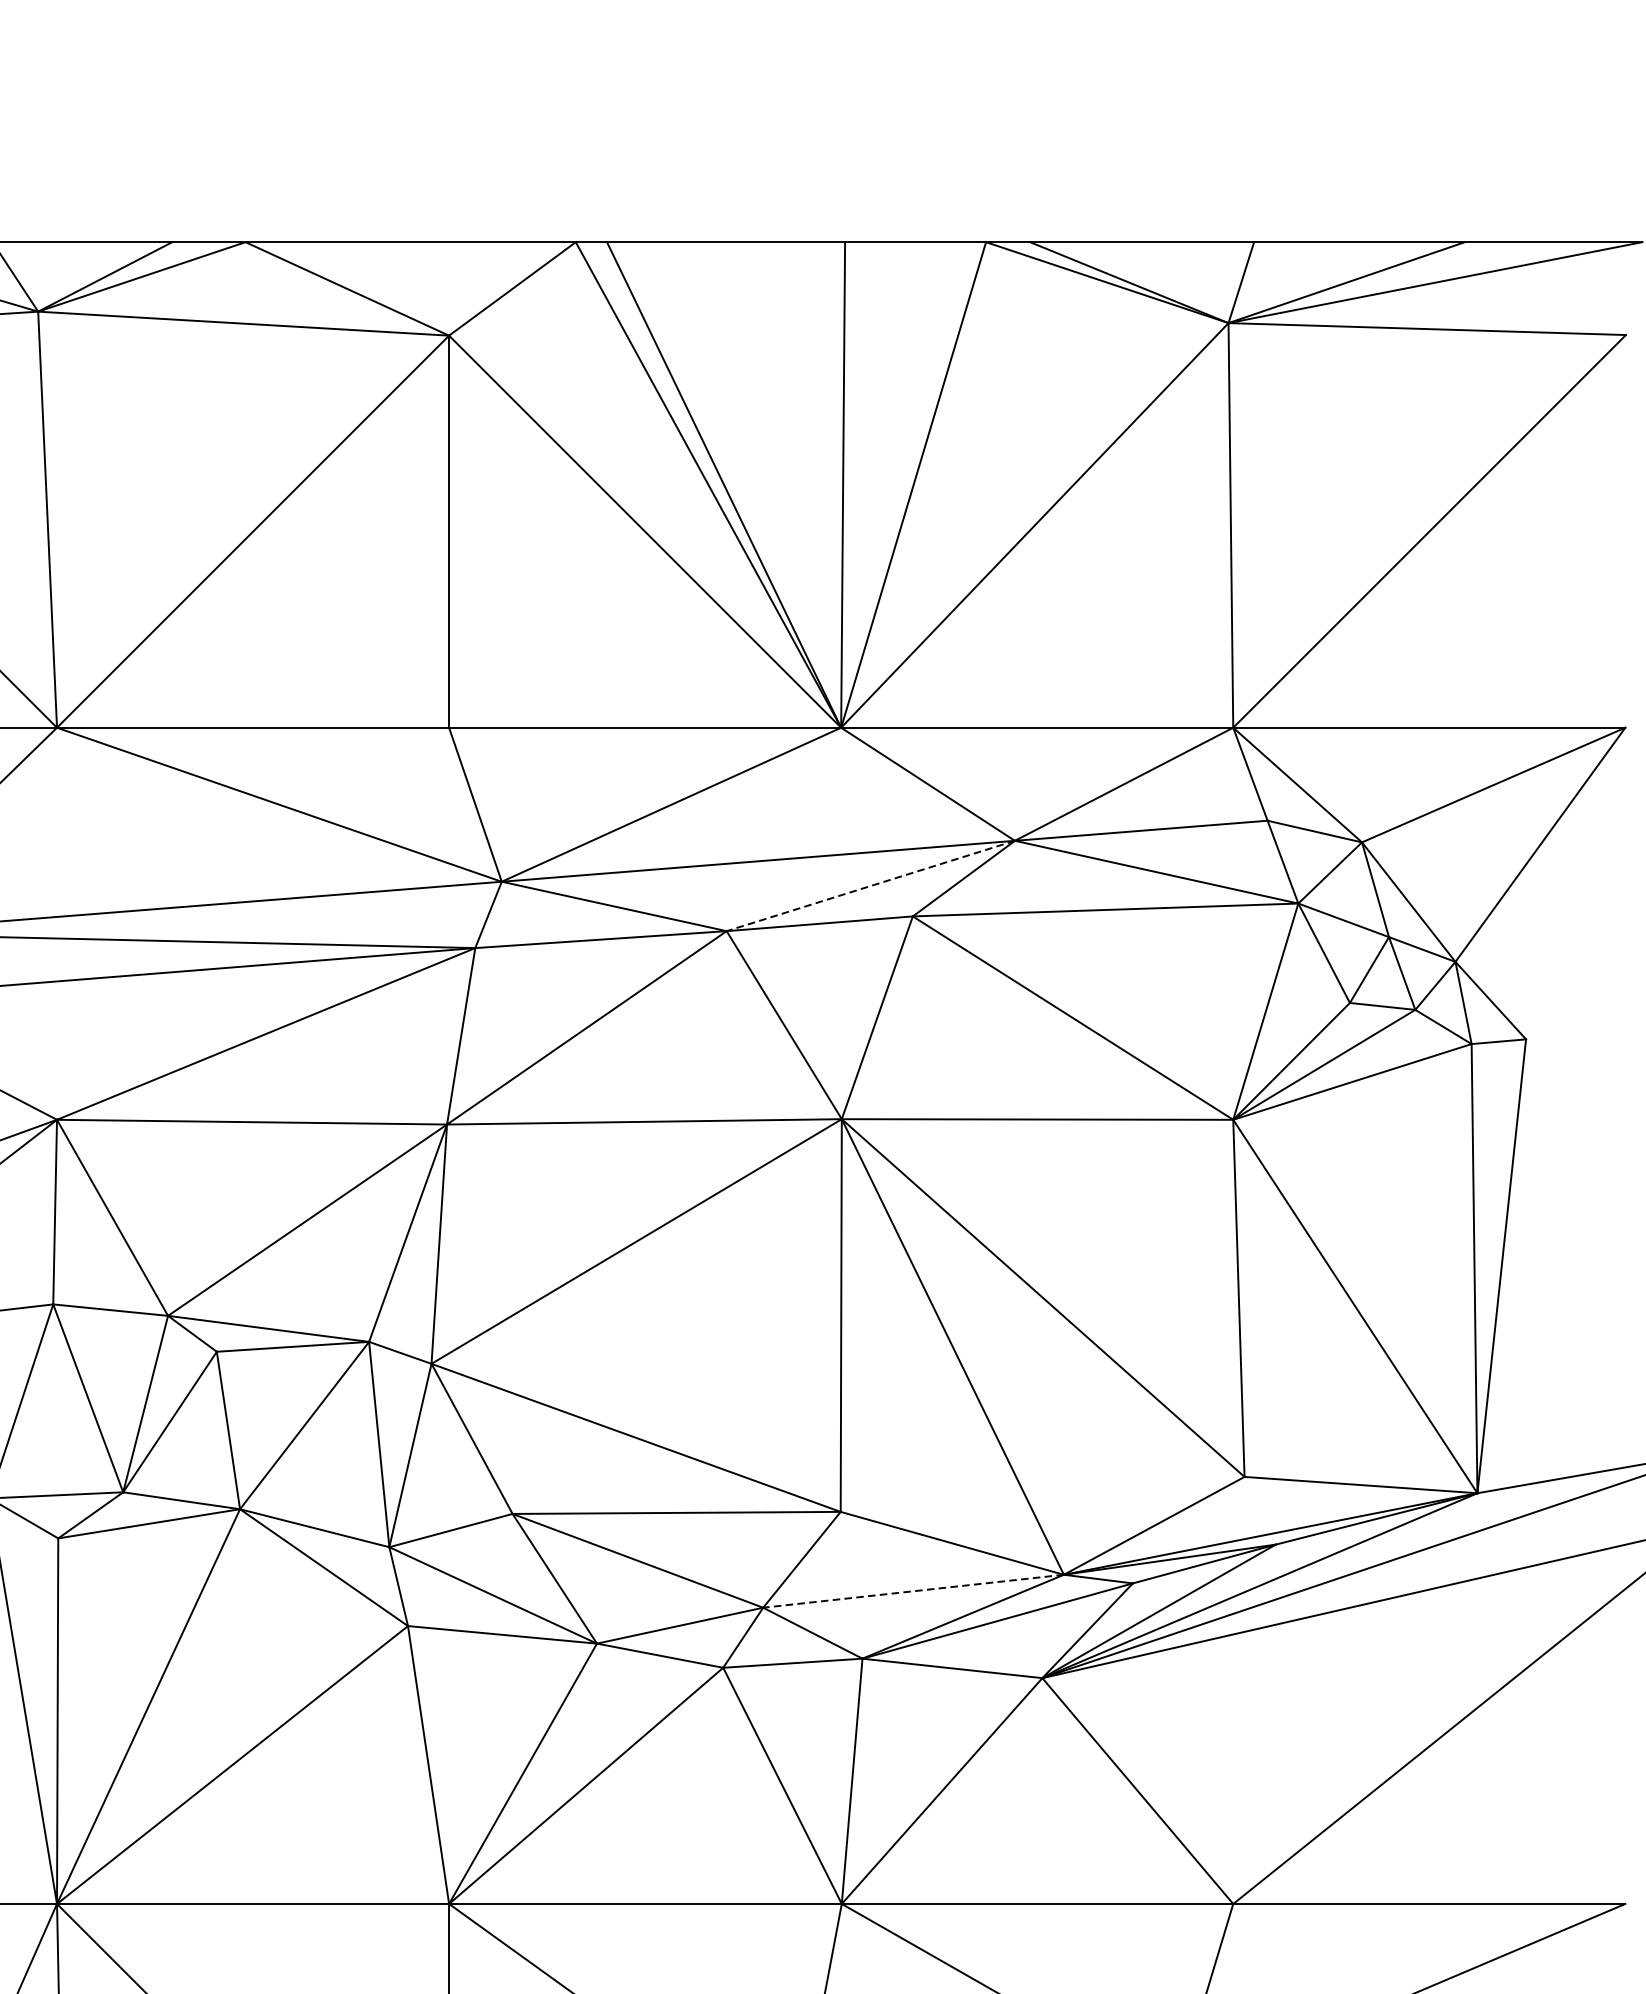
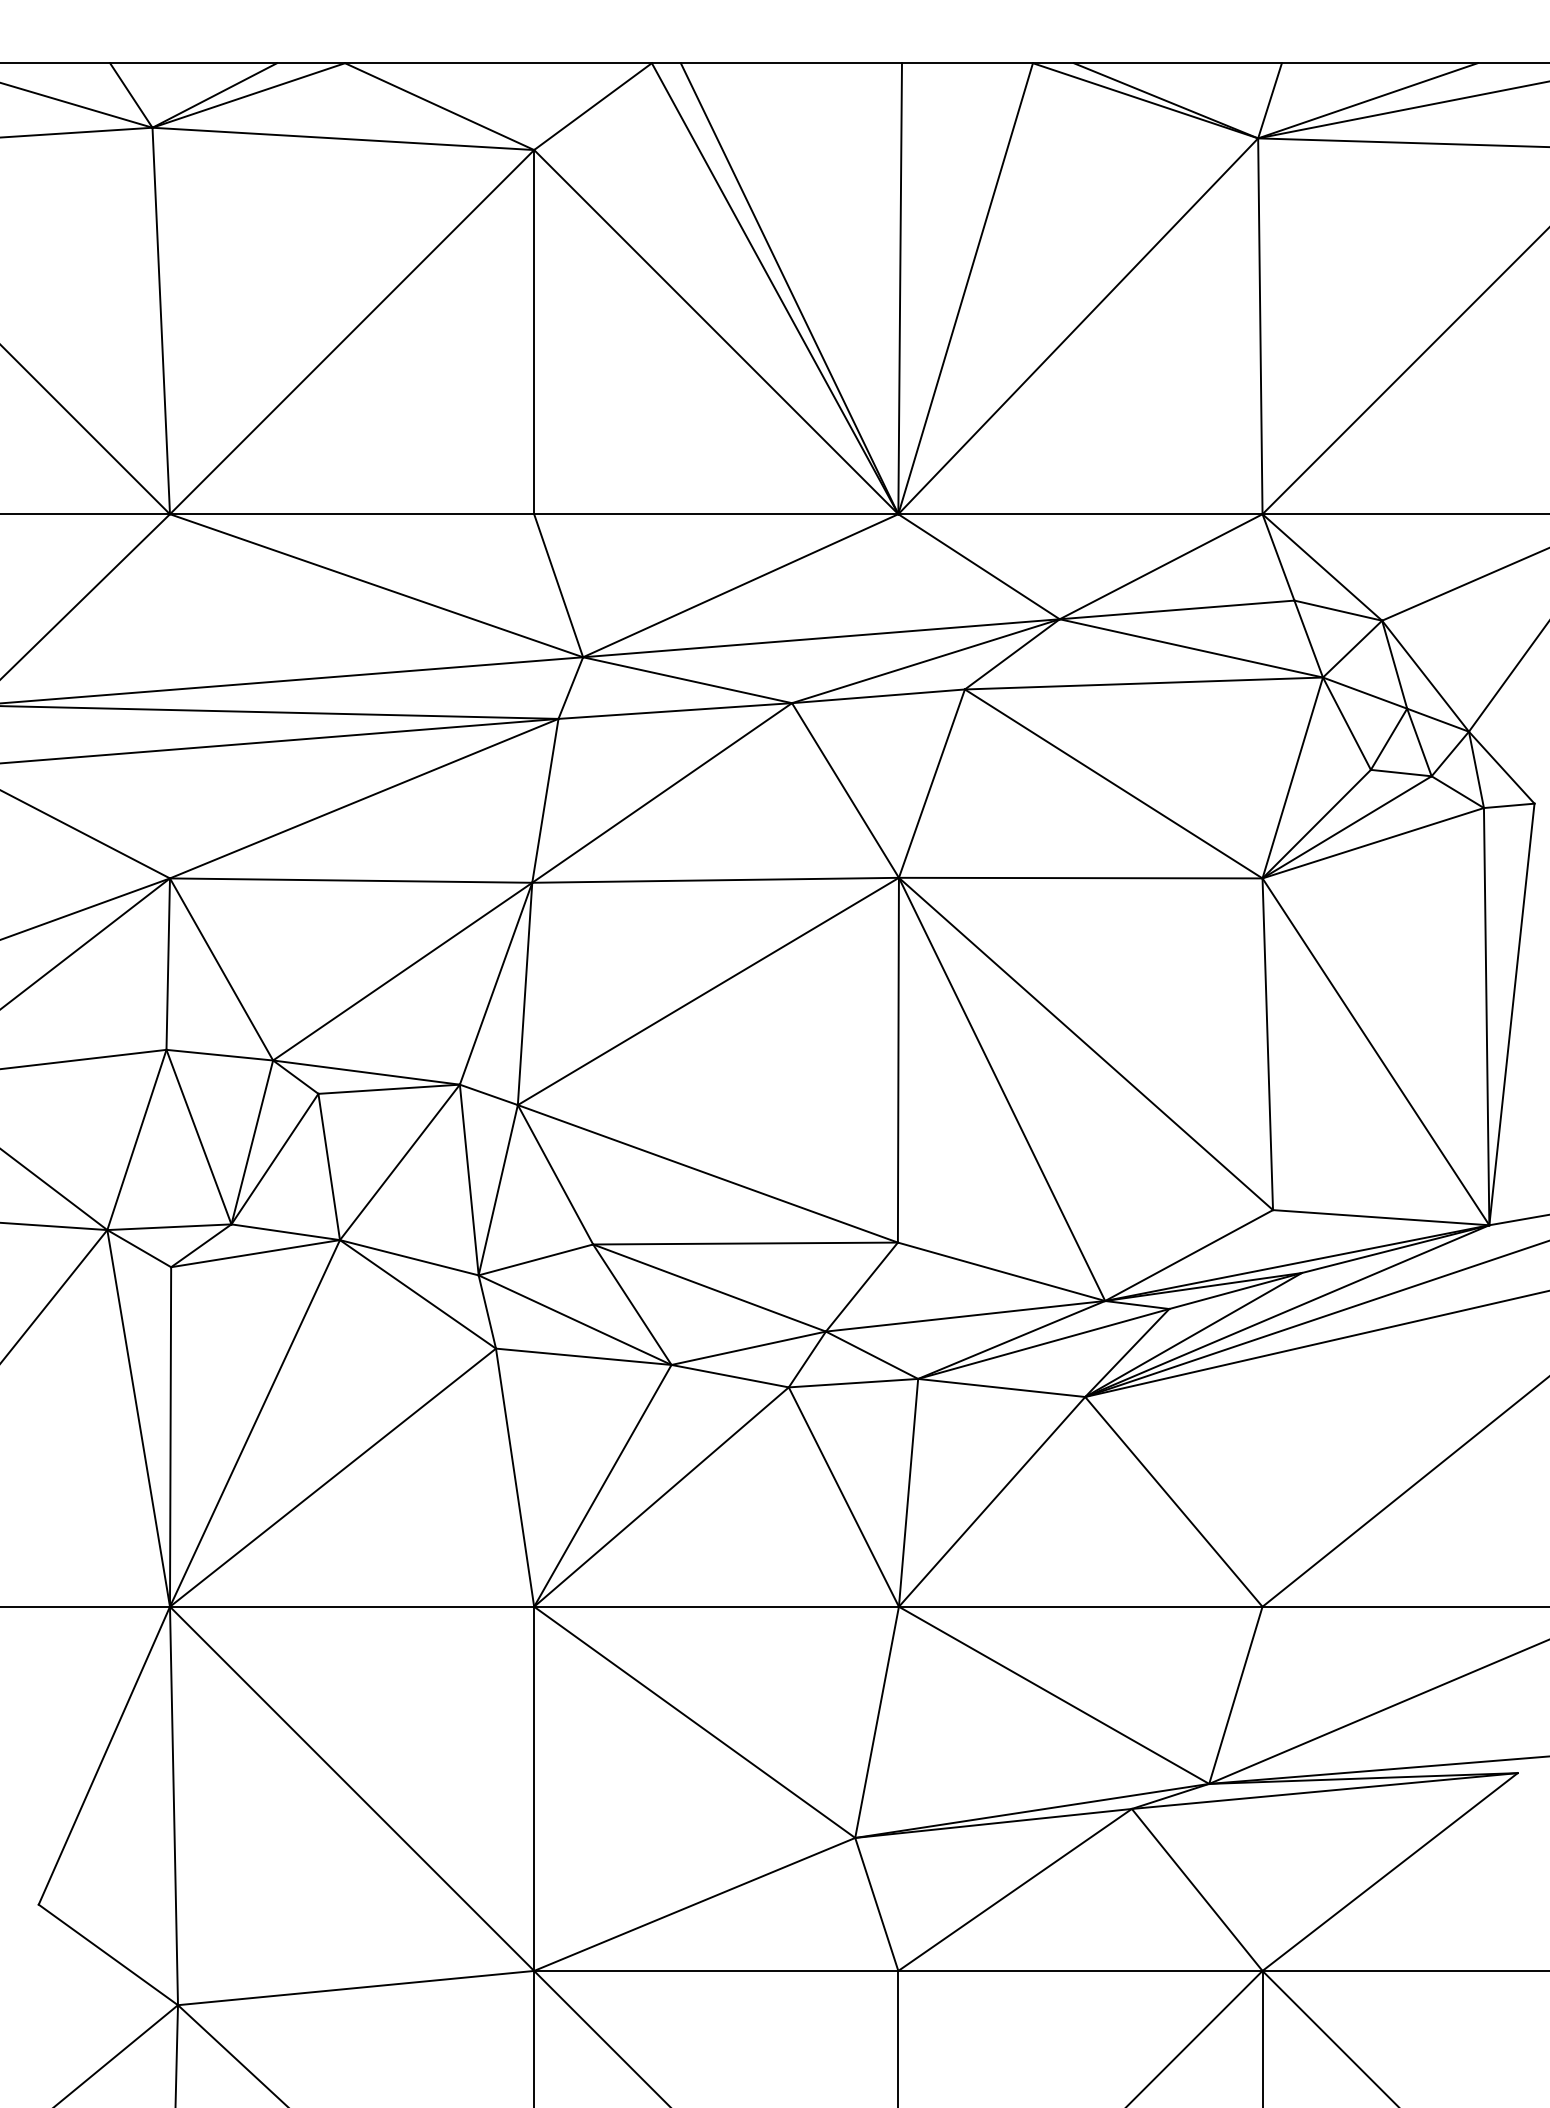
line: (870, 886) -> (925, 661), dashed -> solid
line: (913, 1591) -> (965, 1316), dashed -> solid

